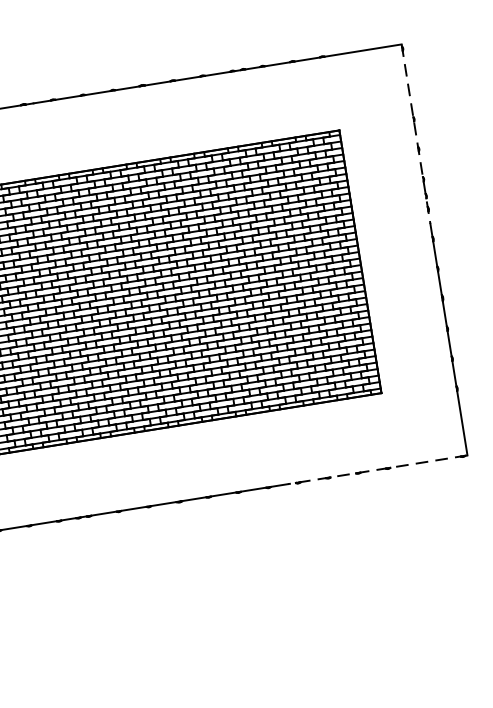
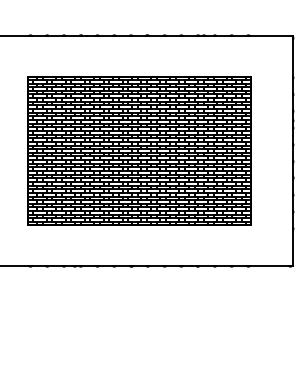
line: (415, 134) -> (292, 86), dashed -> solid
line: (377, 470) -> (242, 266), dashed -> solid

